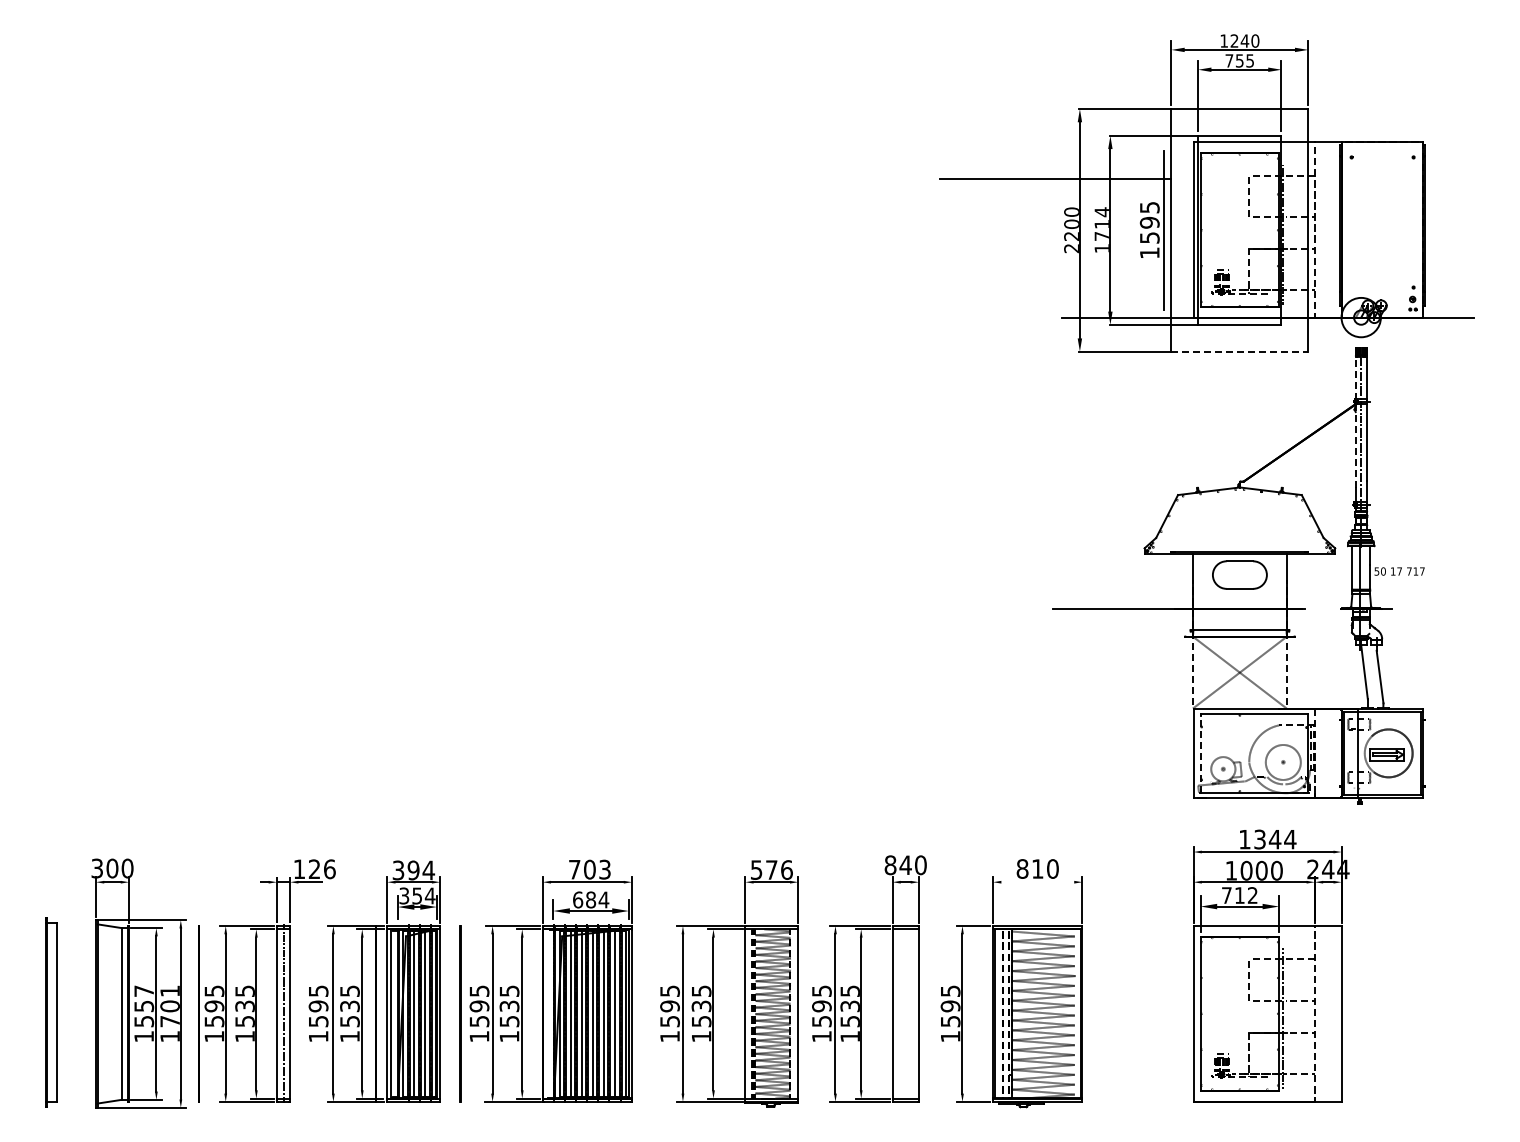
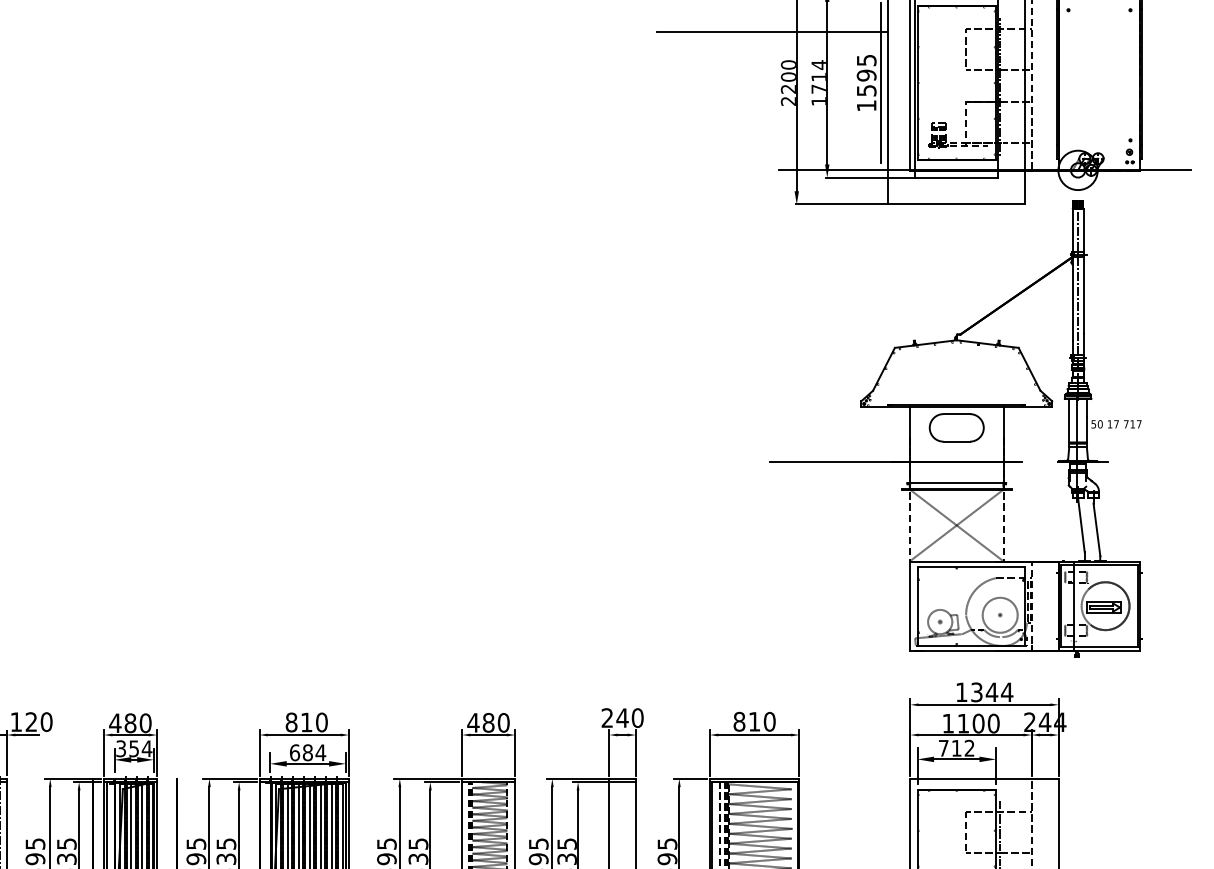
line: (1240, 351) -> (957, 204), dashed -> solid
line: (1355, 422) -> (1072, 275), dashed -> solid
line: (1200, 752) -> (917, 605), dashed -> solid
text: (890, 865) -> (607, 718), 840 -> 240
text: (329, 868) -> (46, 721), 126 -> 120
text: (589, 869) -> (306, 722), 703 -> 810
text: (771, 869) -> (488, 722), 576 -> 480
text: (413, 870) -> (130, 723), 394 -> 480
text: (1246, 870) -> (963, 723), 1000 -> 1100
line: (1037, 882) -> (754, 735), added

